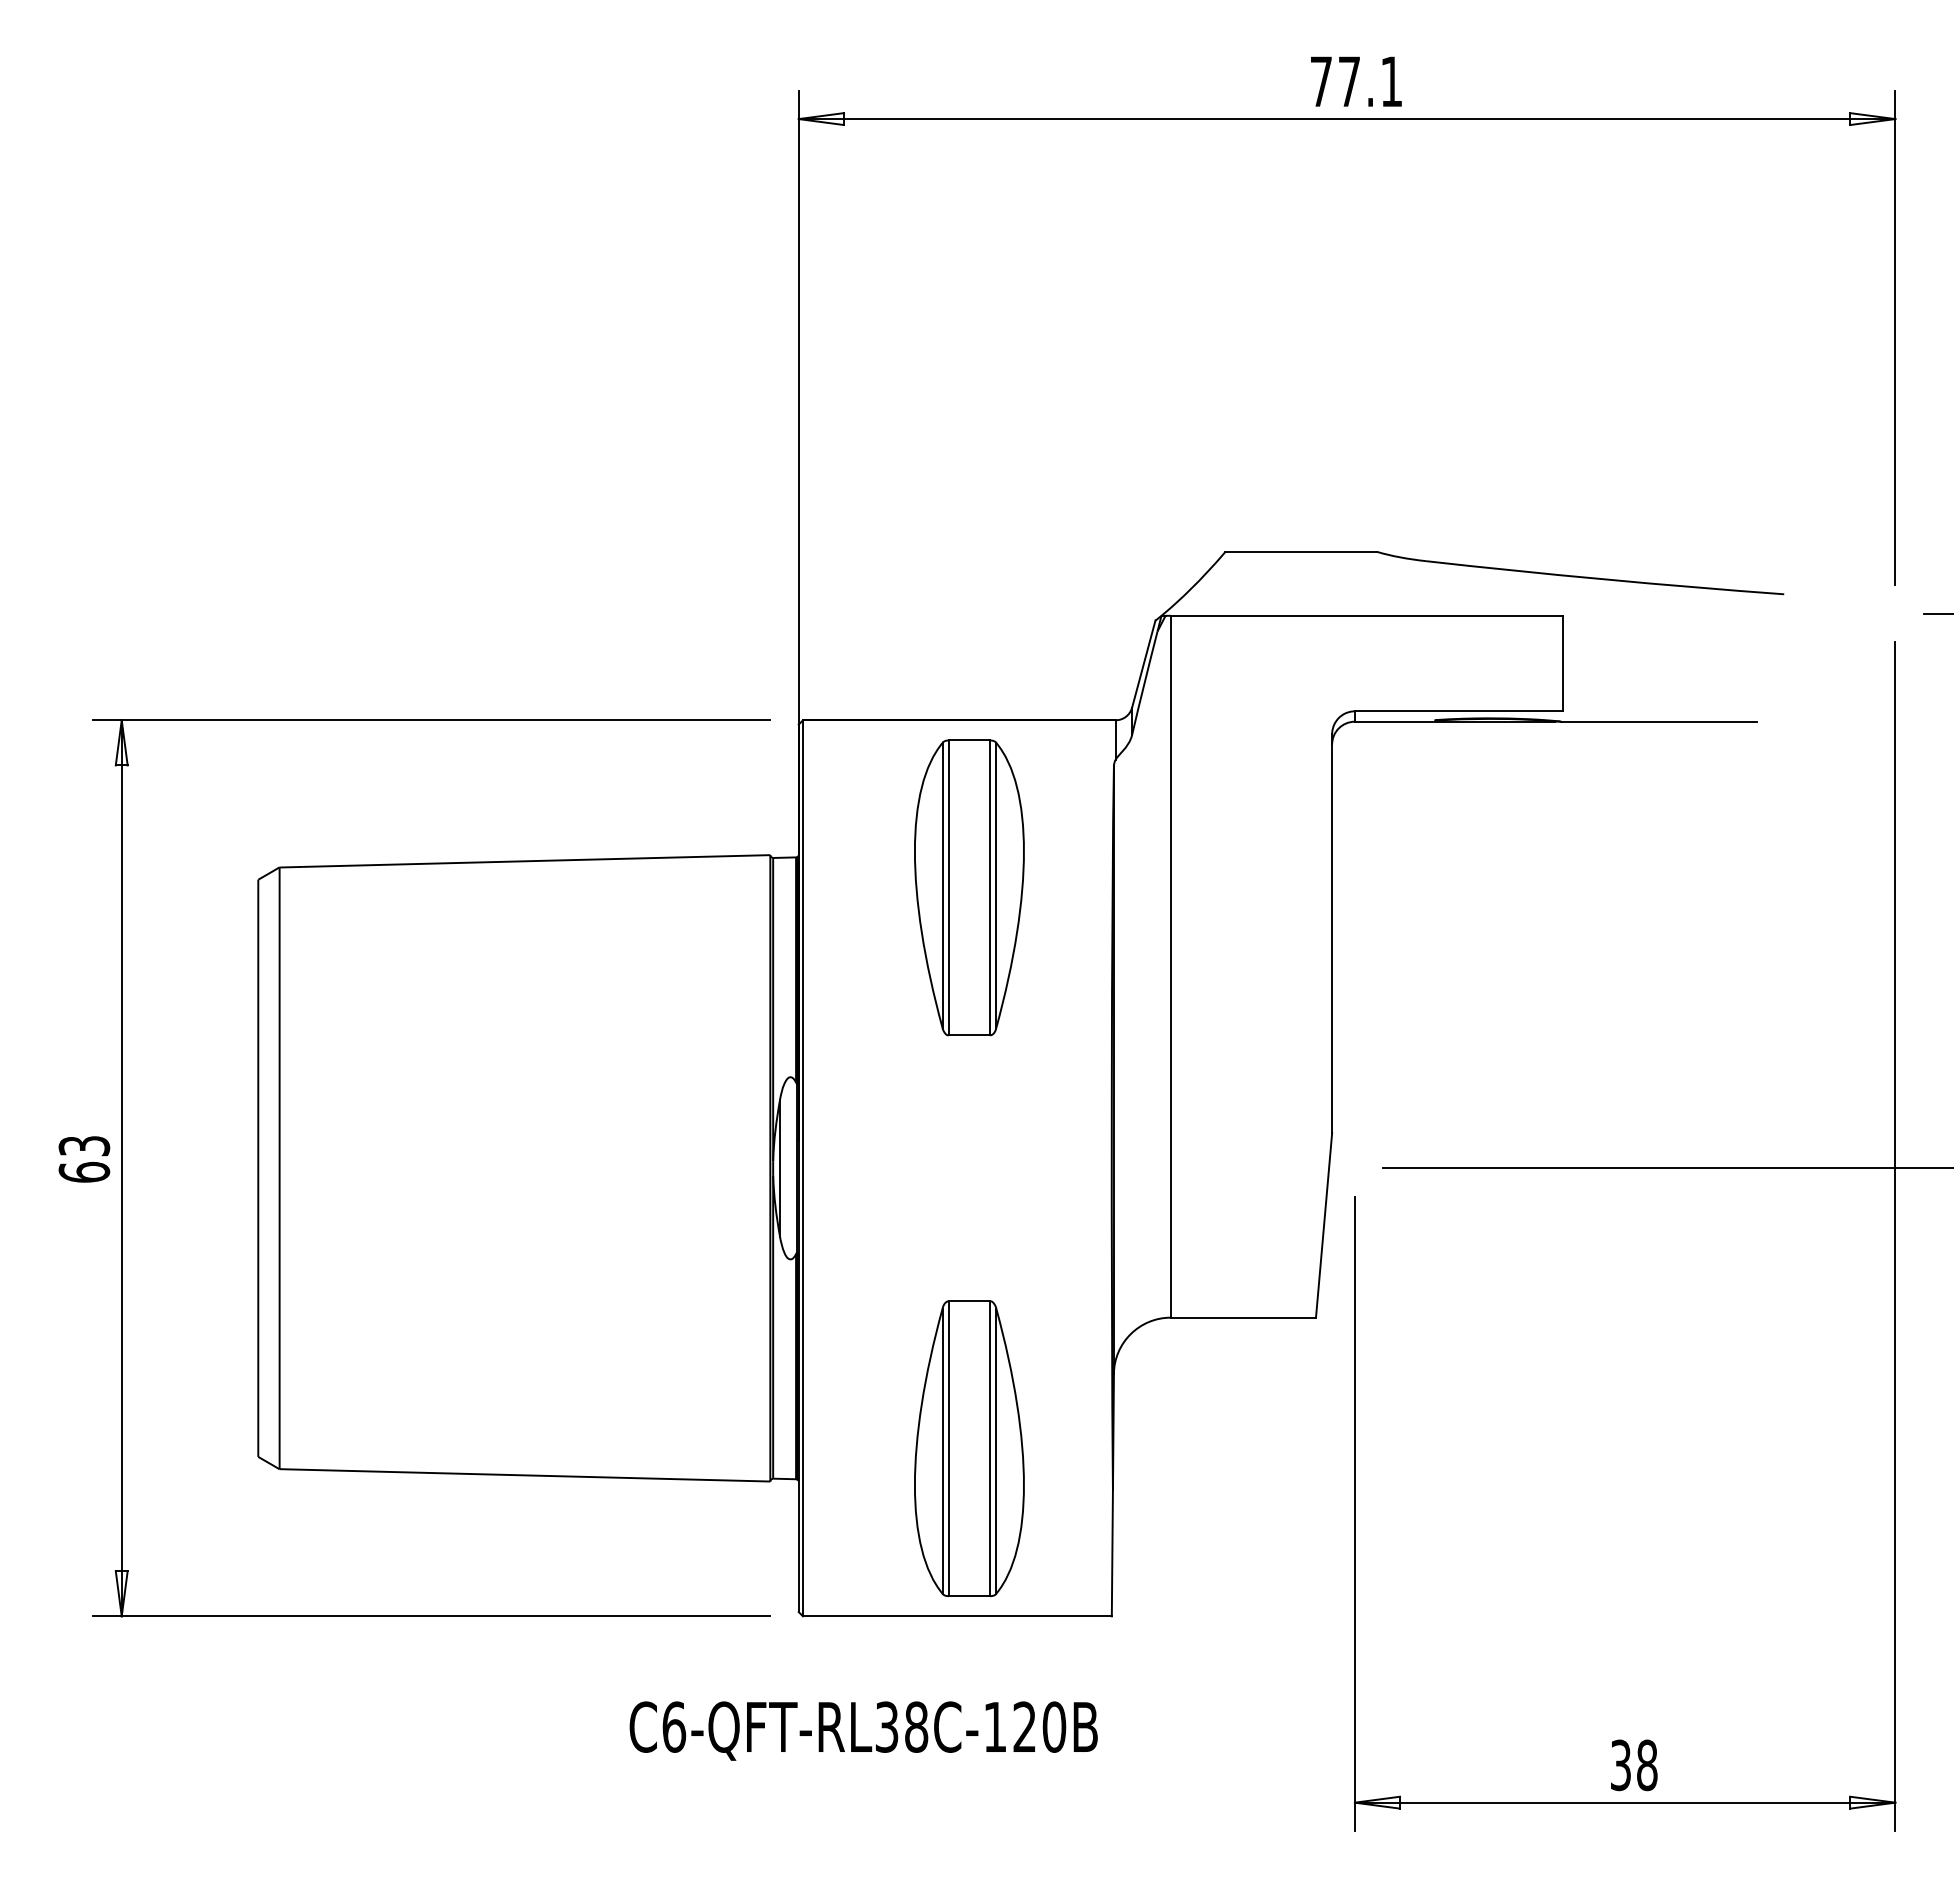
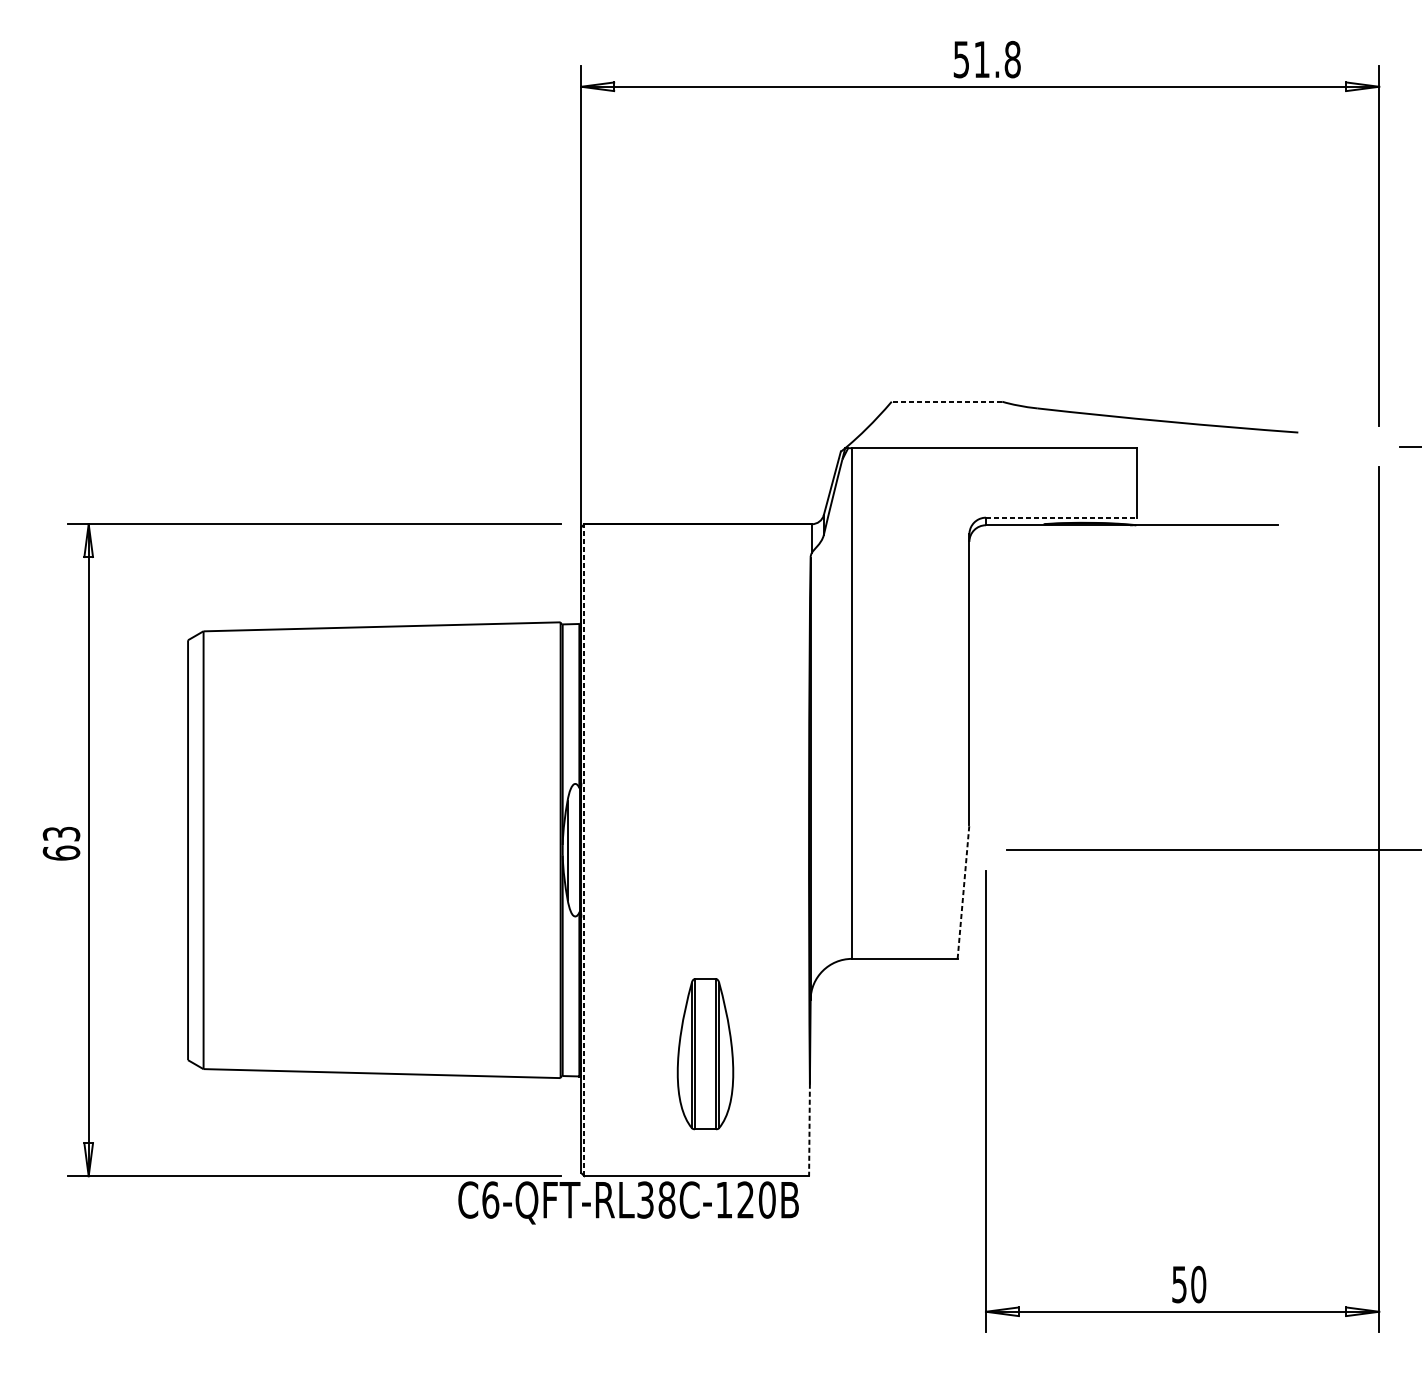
text: (1356, 81) -> (987, 59), 77.1 -> 51.8
line: (1301, 551) -> (947, 401), solid -> dashed
line: (1459, 711) -> (1062, 517), solid -> dashed
part: (969, 887) -> (705, 645), removed
line: (803, 1167) -> (584, 849), solid -> dashed
line: (1324, 1225) -> (963, 891), solid -> dashed
part: (969, 1448) -> (705, 1054), size x0.7
line: (1112, 1552) -> (809, 1129), solid -> dashed
text: (863, 1730) -> (628, 1202), moved
text: (1634, 1764) -> (1189, 1283), 38 -> 50

